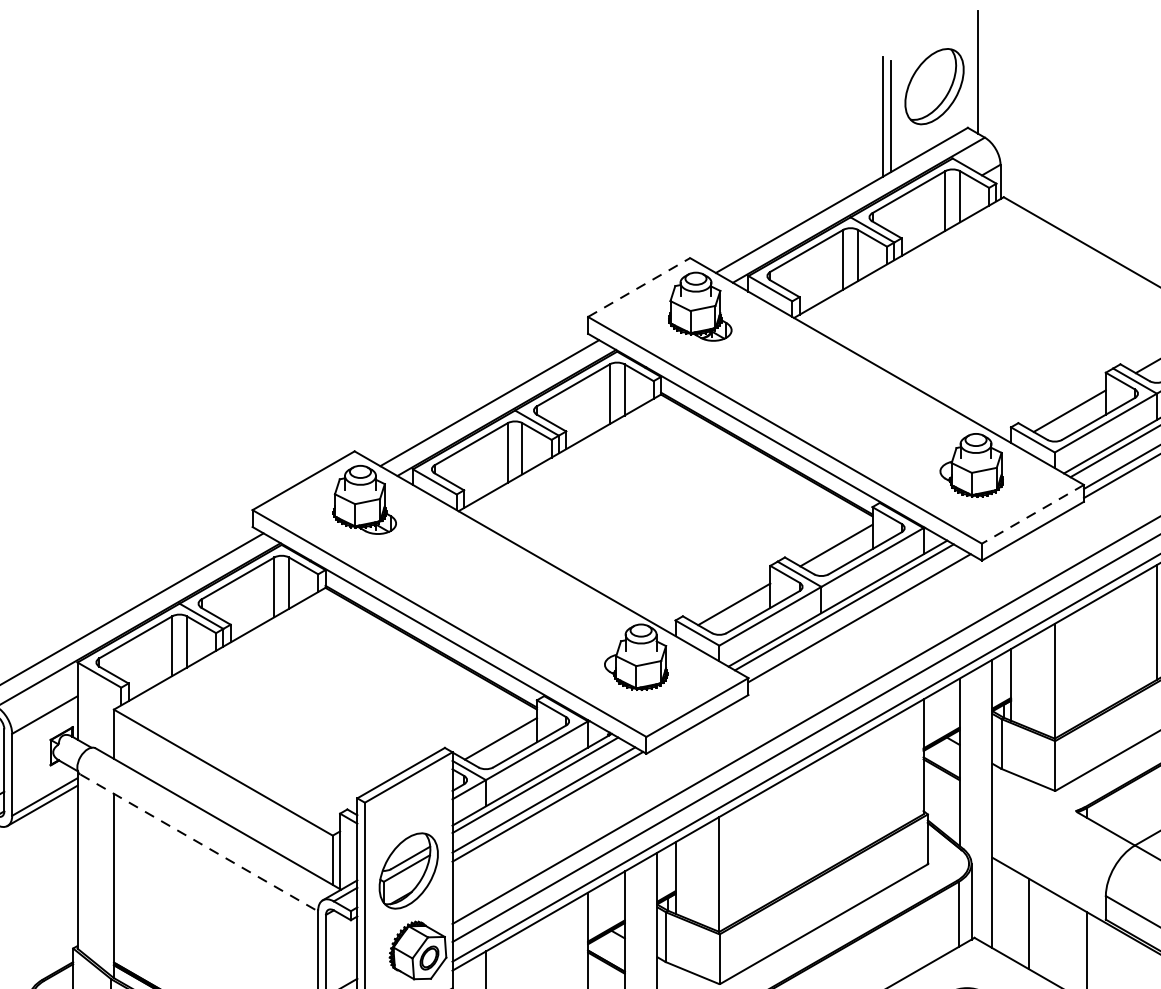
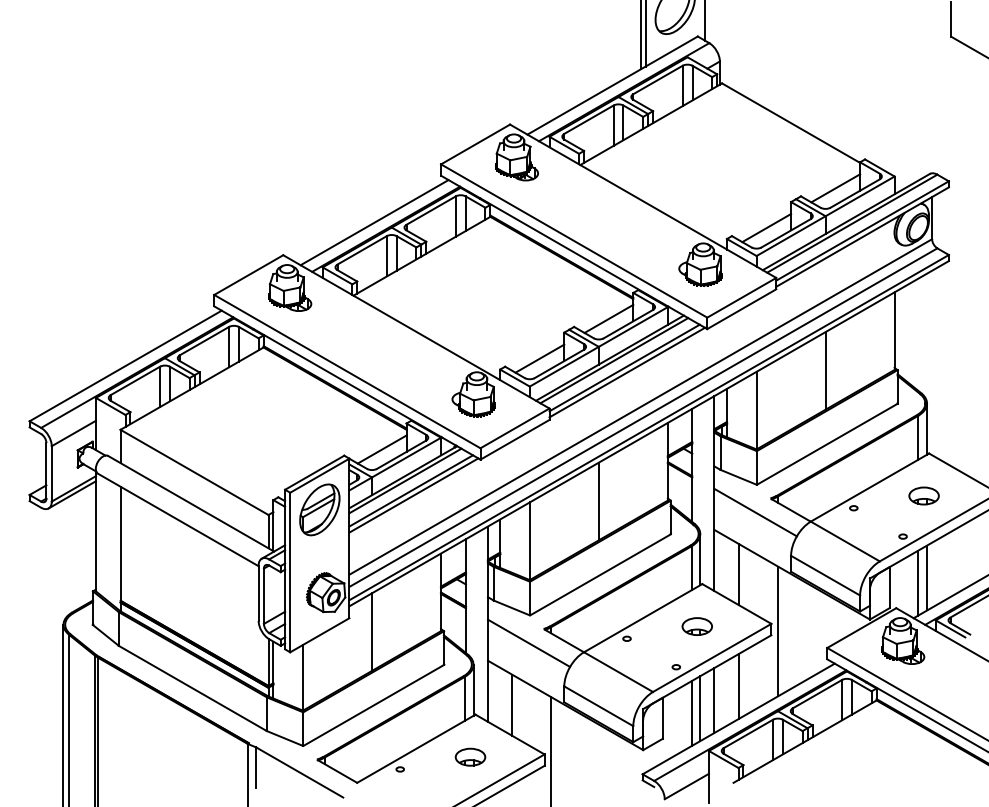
line: (639, 287) -> (475, 144), dashed -> solid
line: (1032, 513) -> (741, 297), dashed -> solid
line: (863, 624) -> (627, 372), added
line: (820, 815) -> (598, 501), added
line: (1053, 831) -> (755, 512), added
line: (199, 842) -> (178, 519), dashed -> solid
part: (408, 870) -> (319, 509), moved

